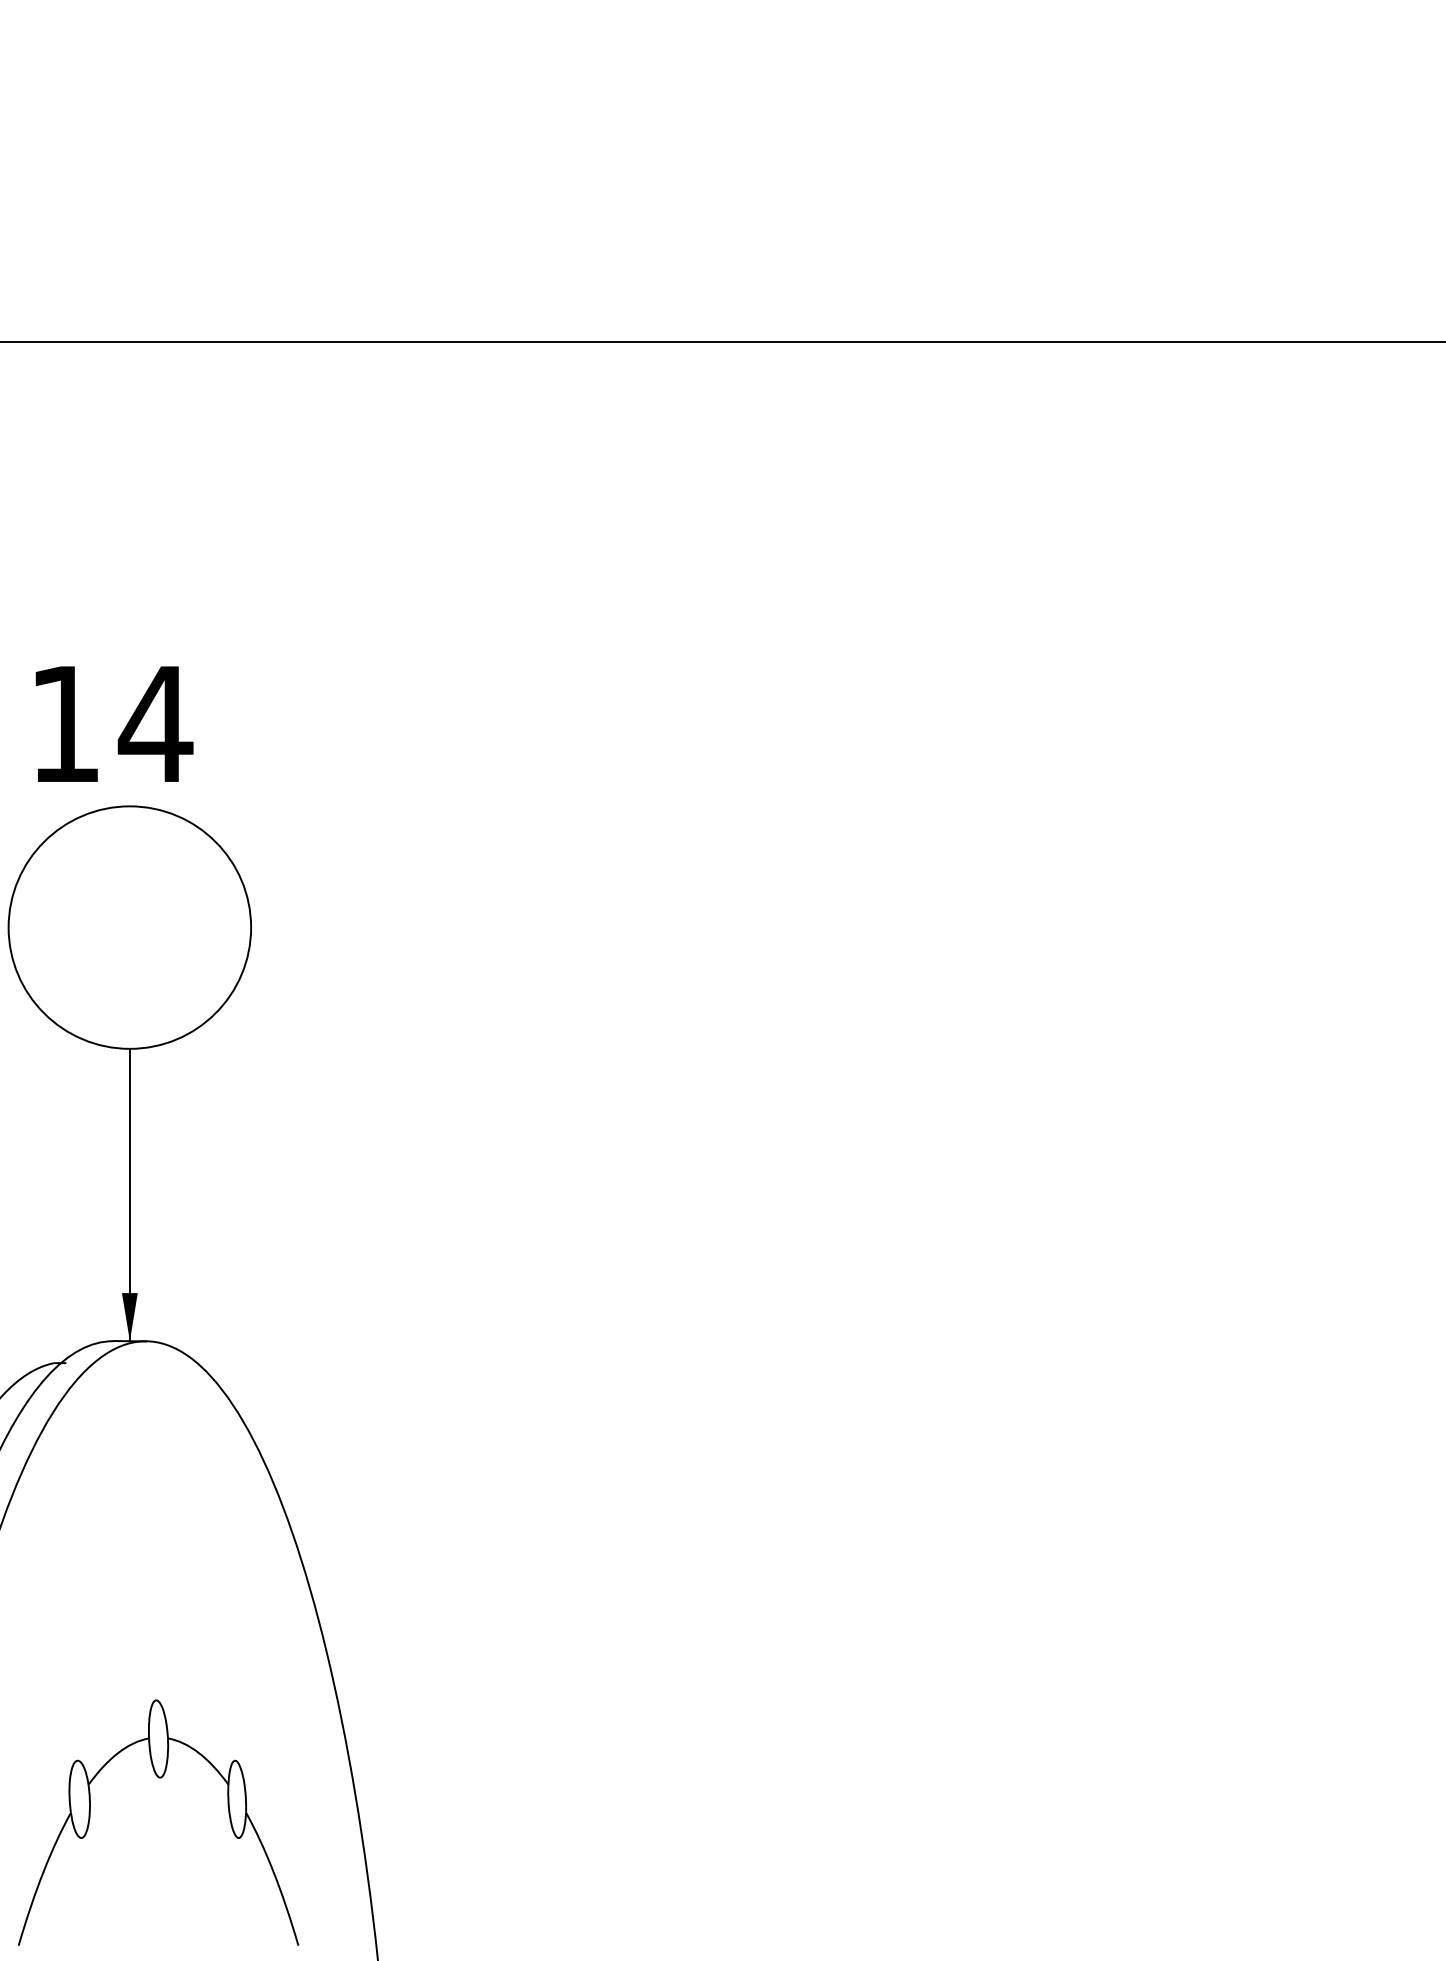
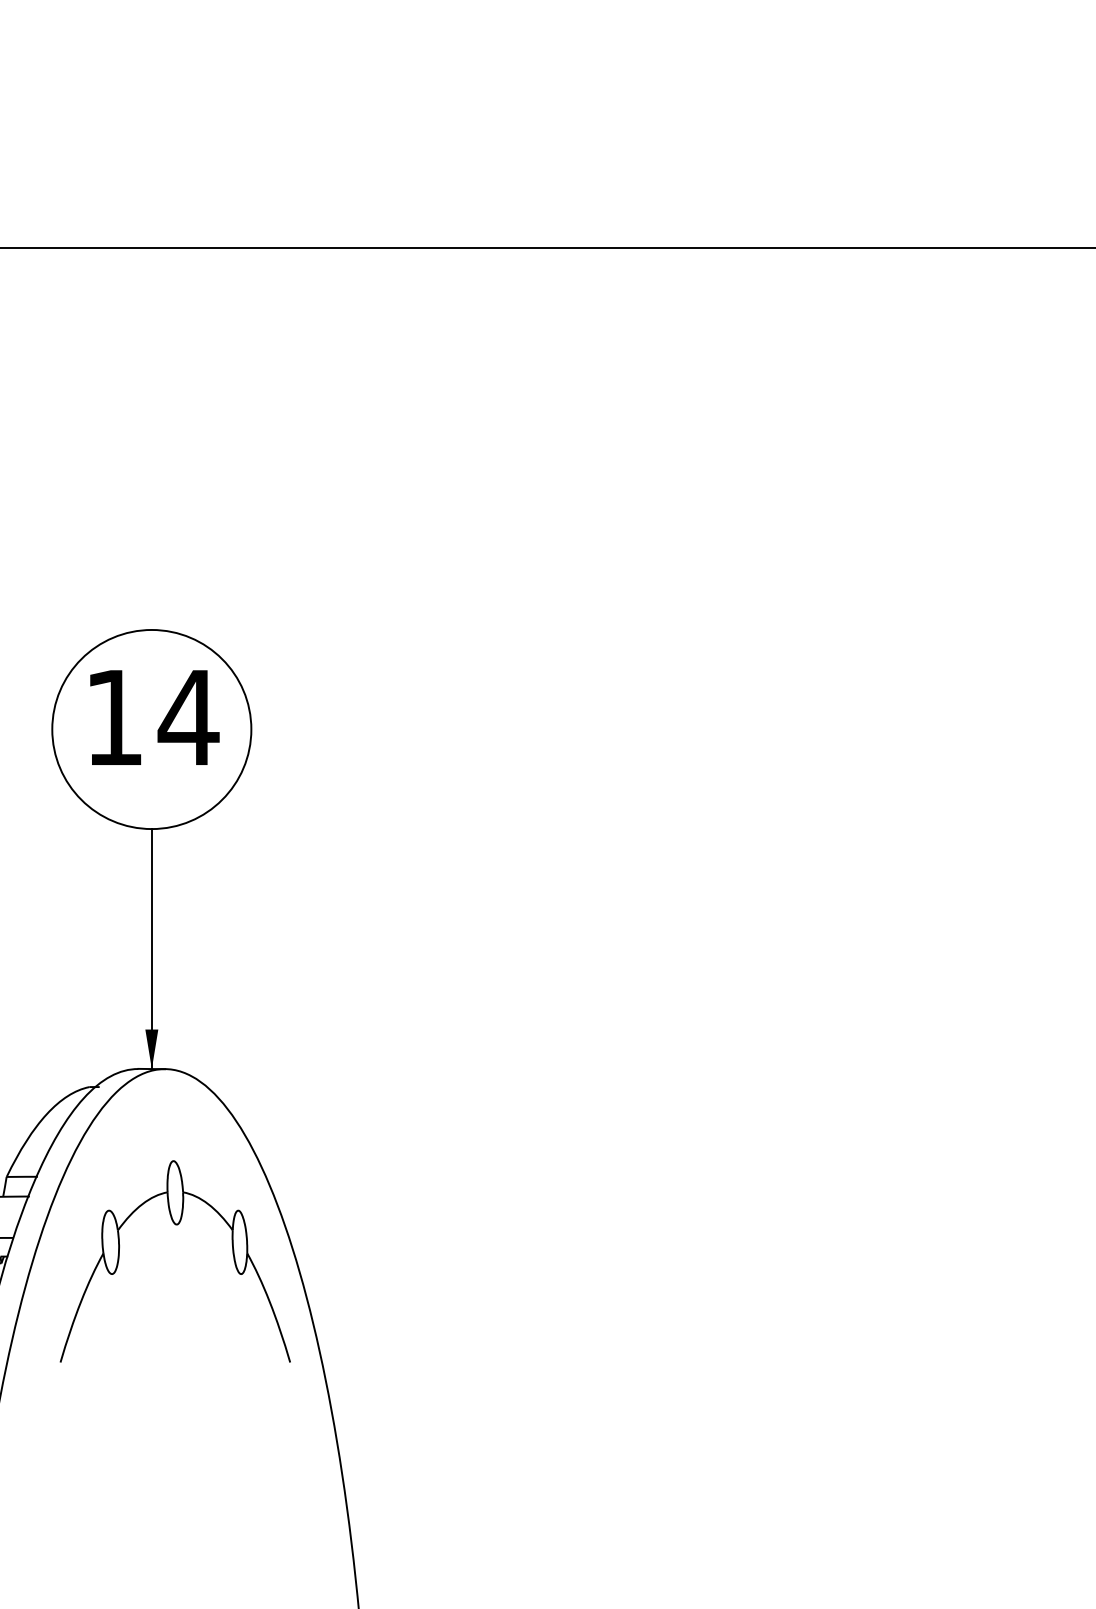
text: (114, 723) -> (154, 717), moved
part: (158, 1778) -> (175, 1225), moved

